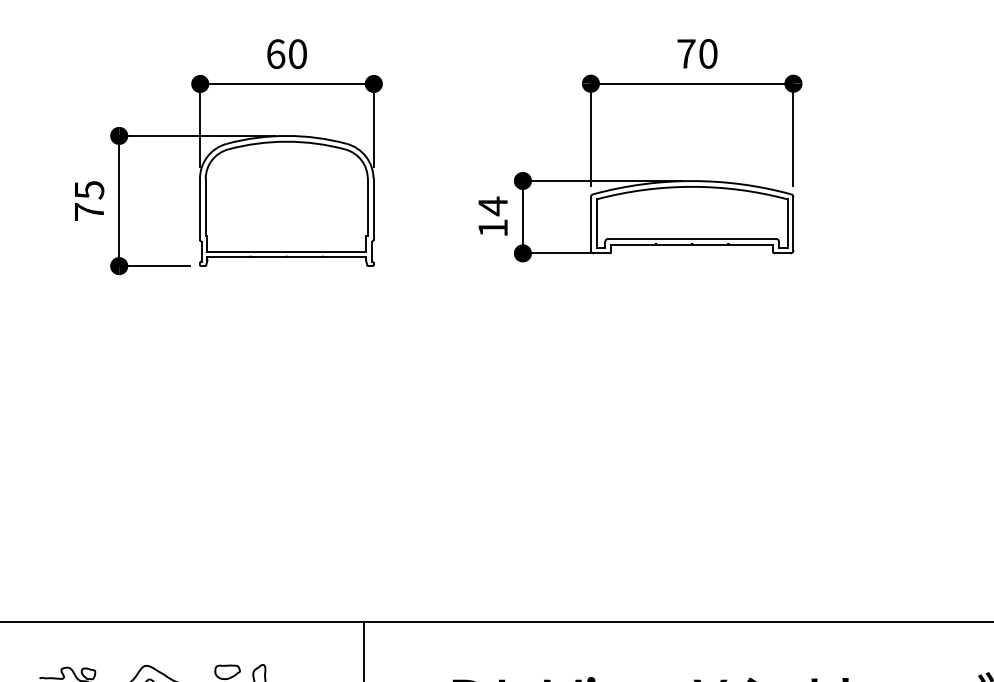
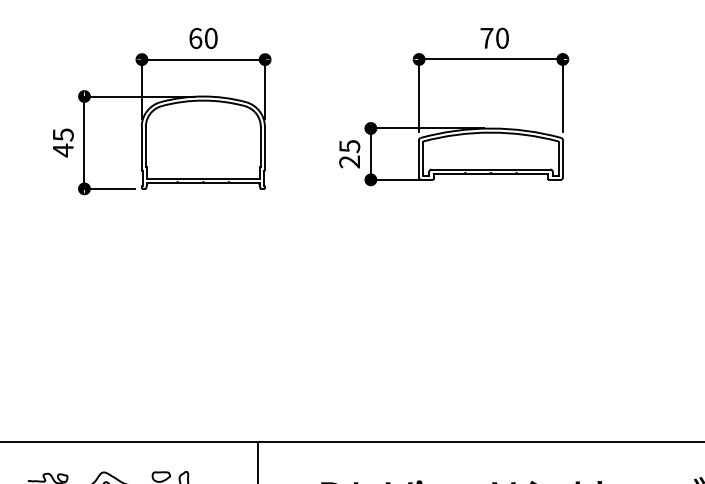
text: (89, 212) -> (63, 150), 75 -> 45
text: (492, 216) -> (349, 153), 14 -> 25

